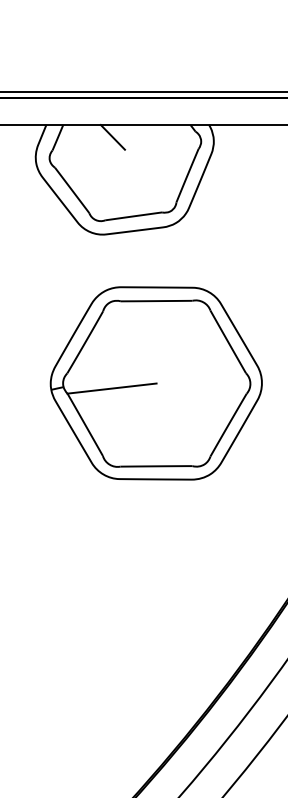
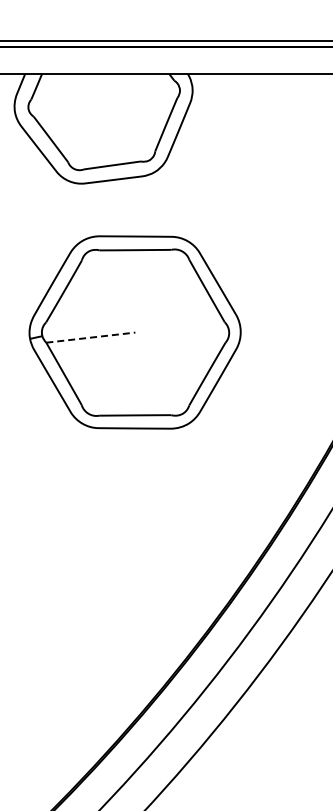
line: (112, 137) -> (91, 86), removed
line: (111, 388) -> (90, 337), solid -> dashed

